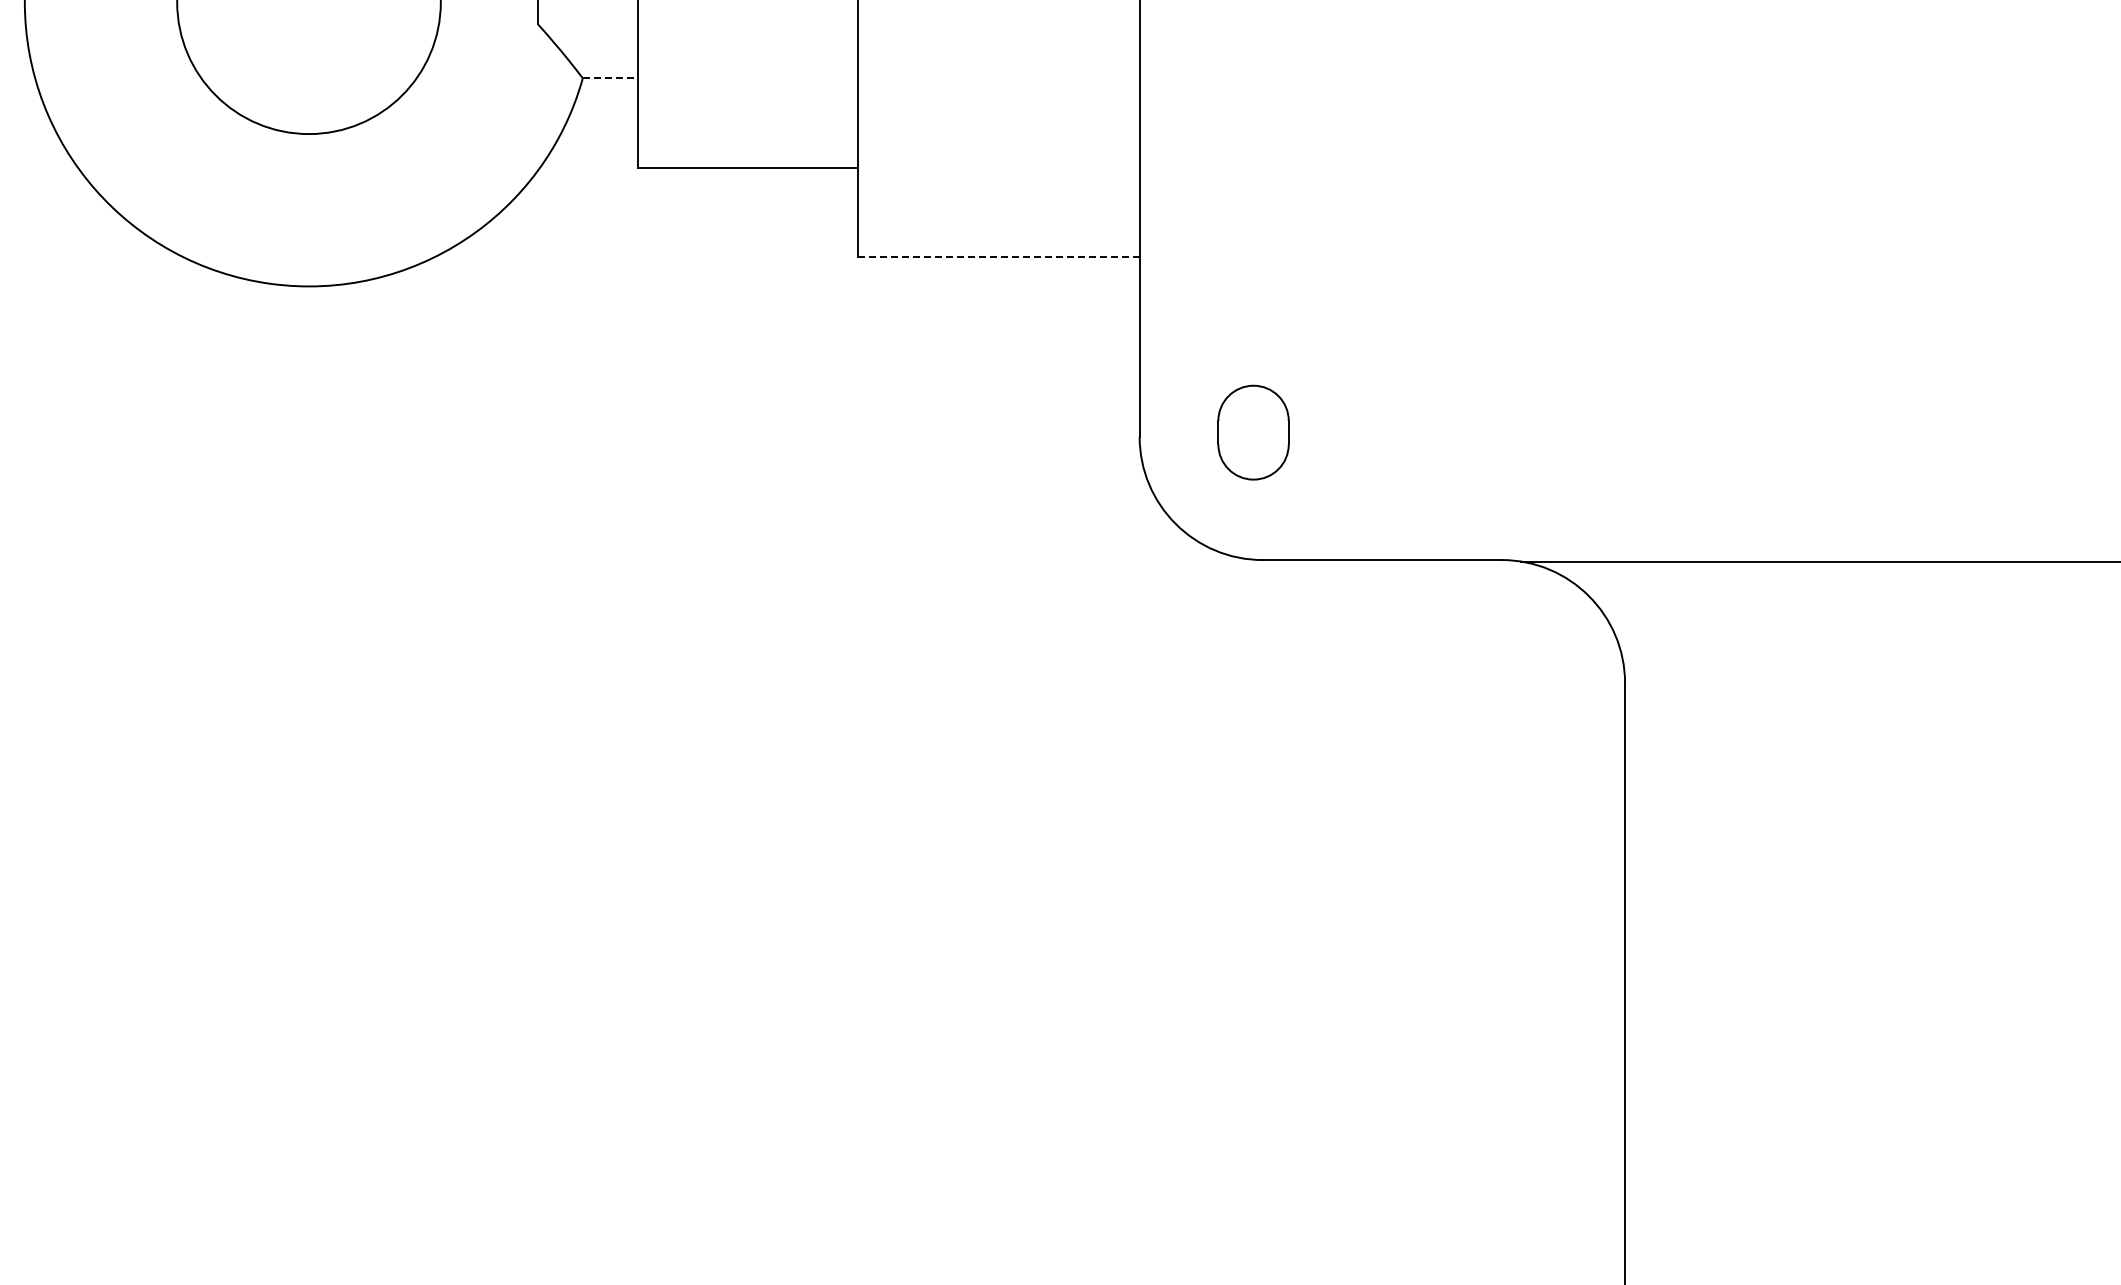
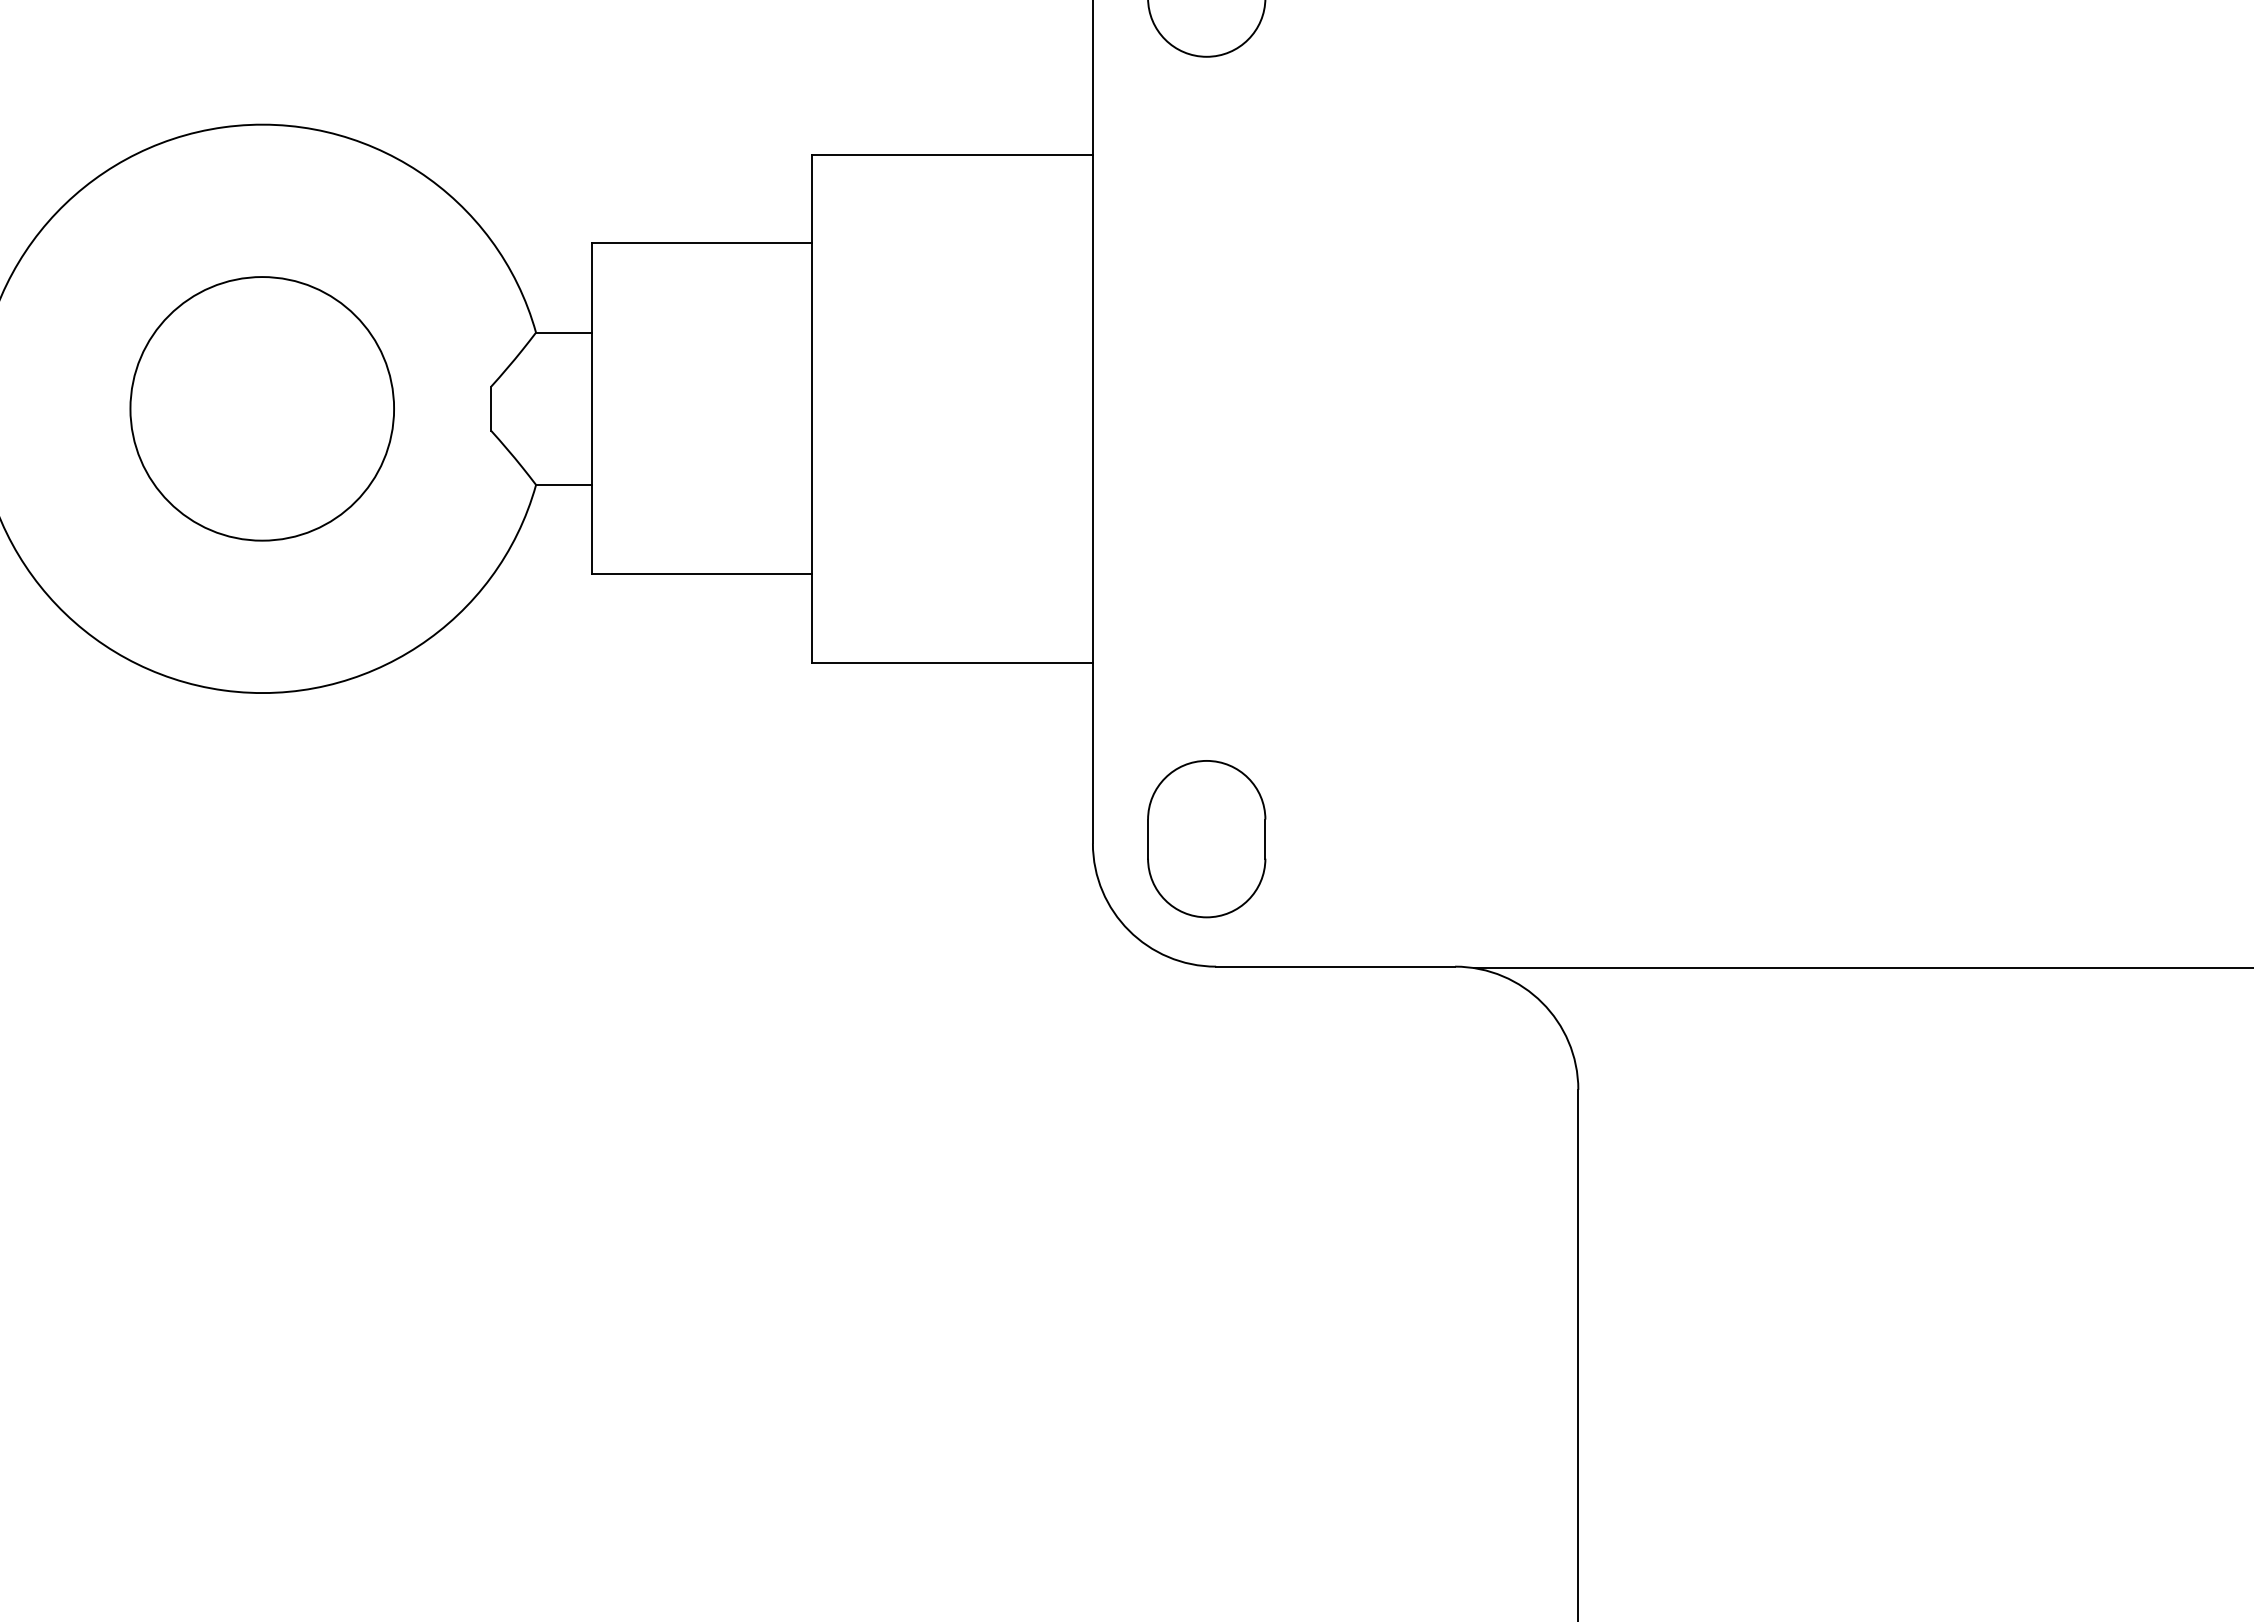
line: (610, 77) -> (563, 484), dashed -> solid
line: (999, 256) -> (952, 663), dashed -> solid
part: (1253, 432) -> (1206, 839), size x1.67

